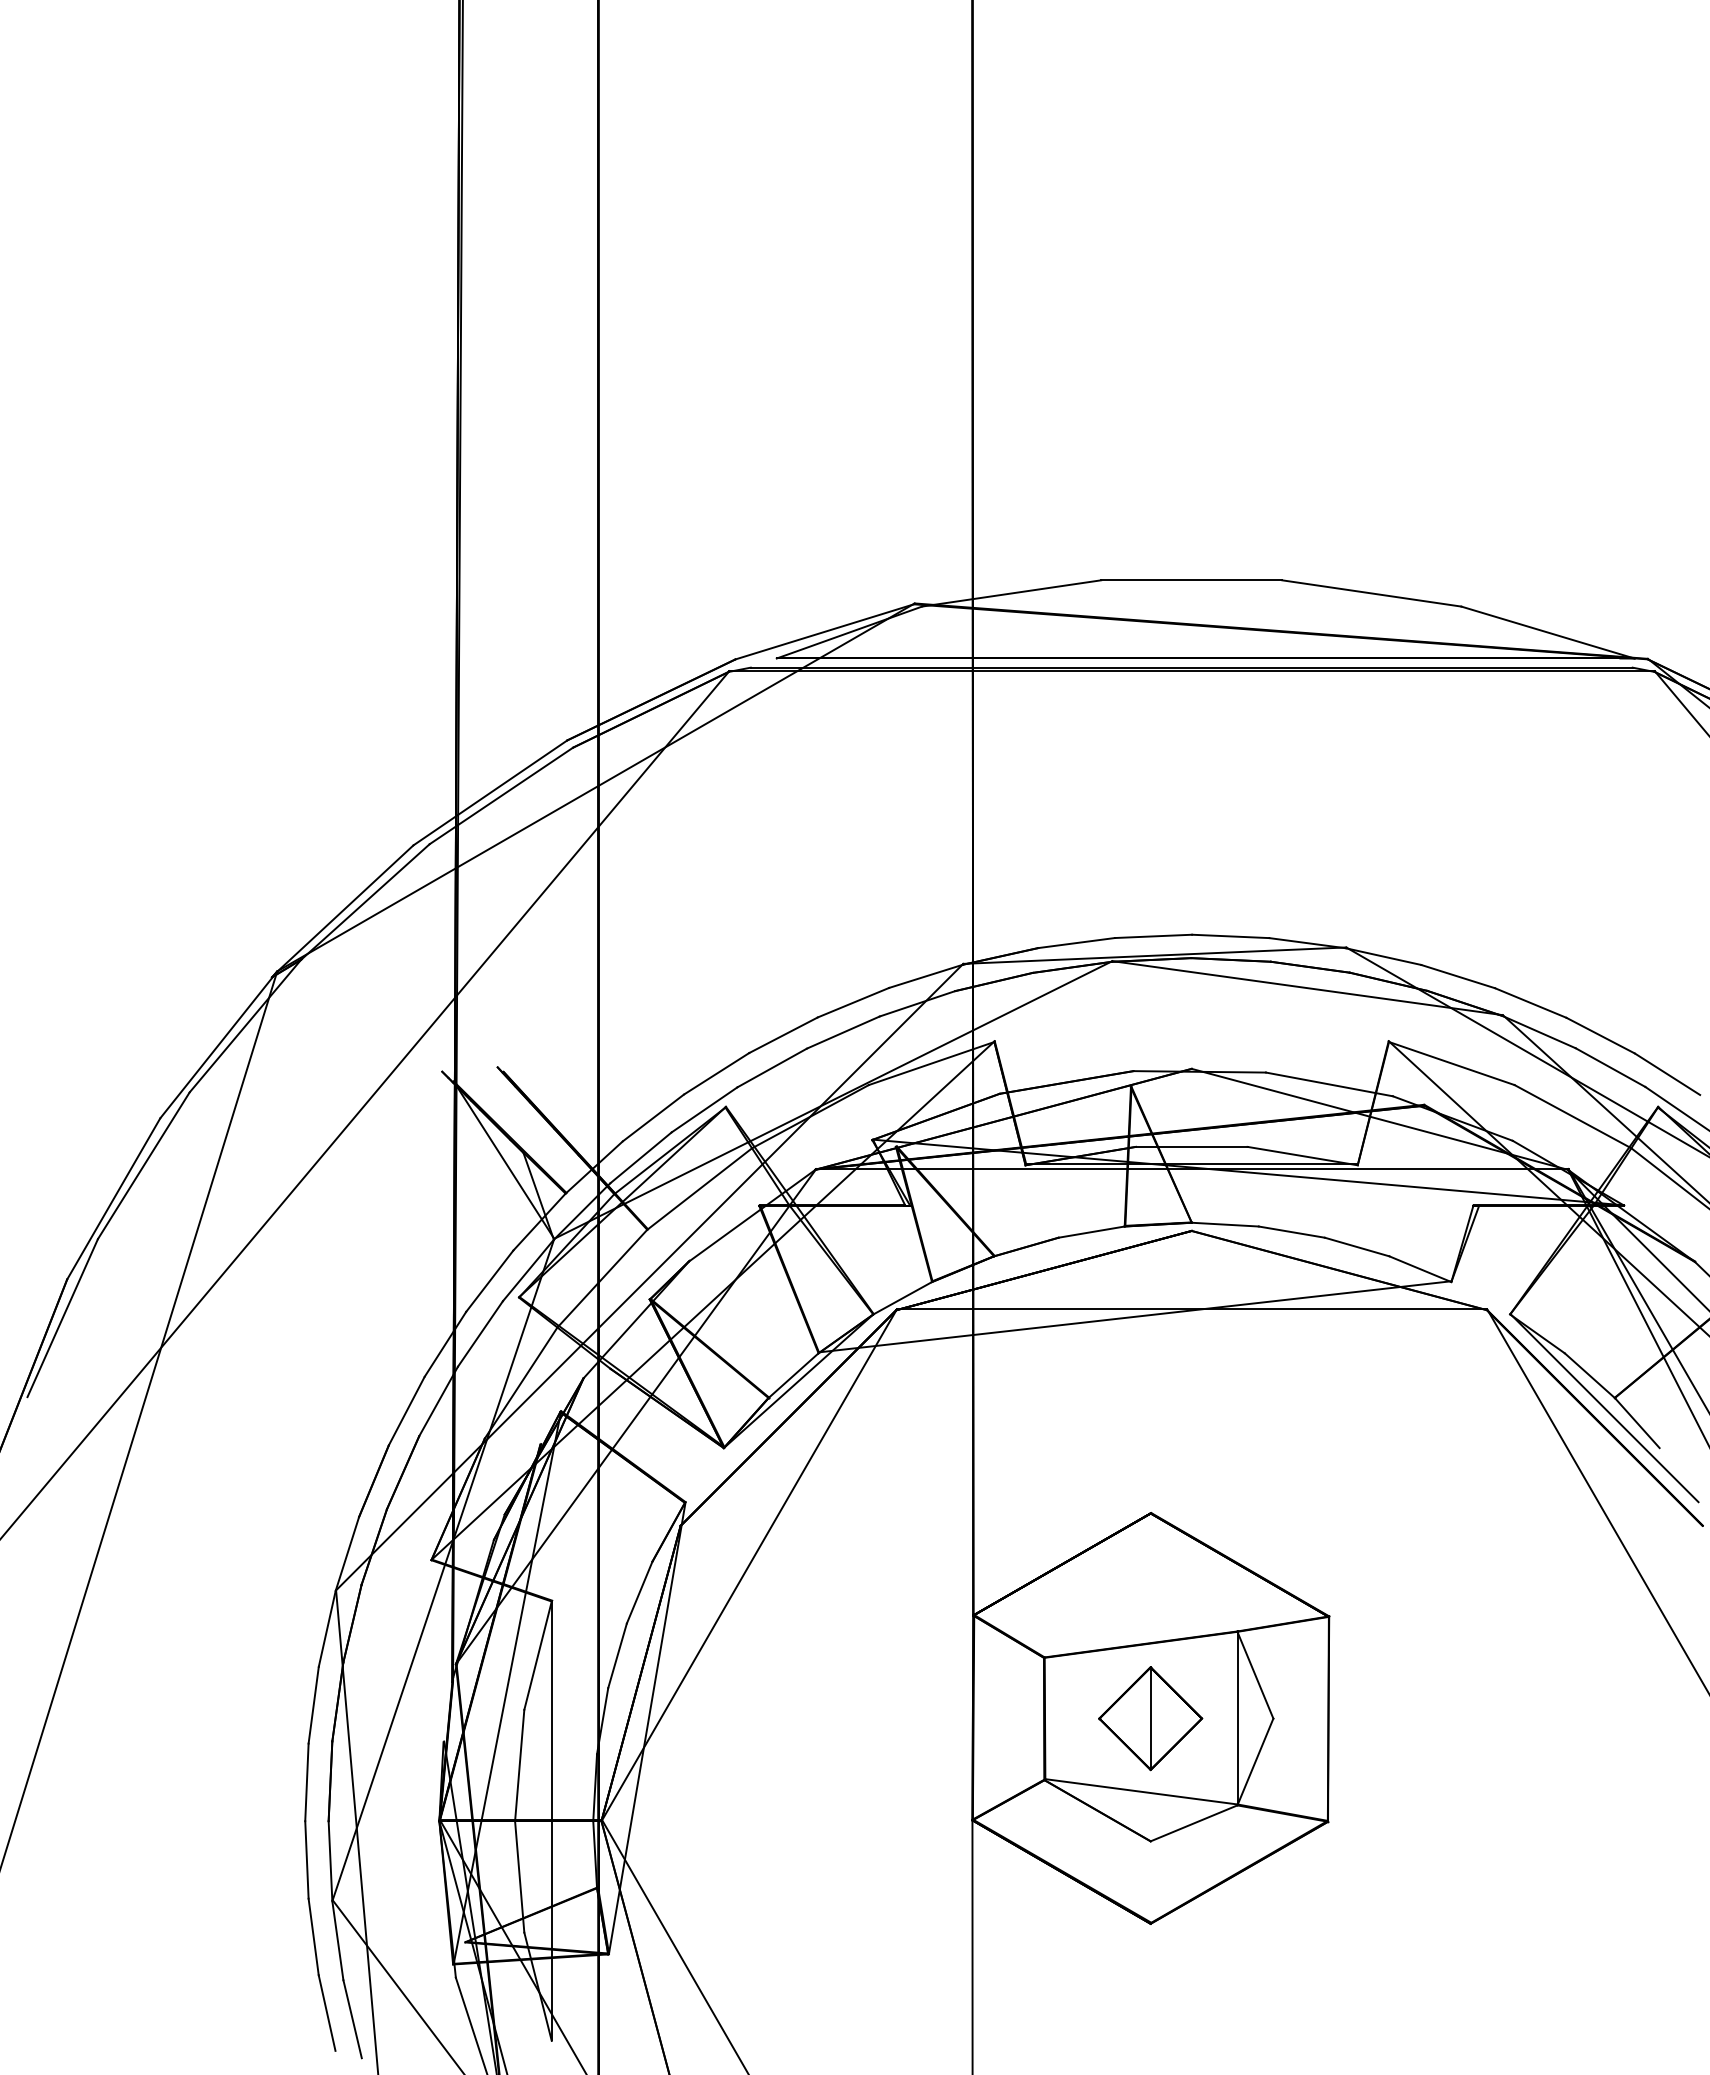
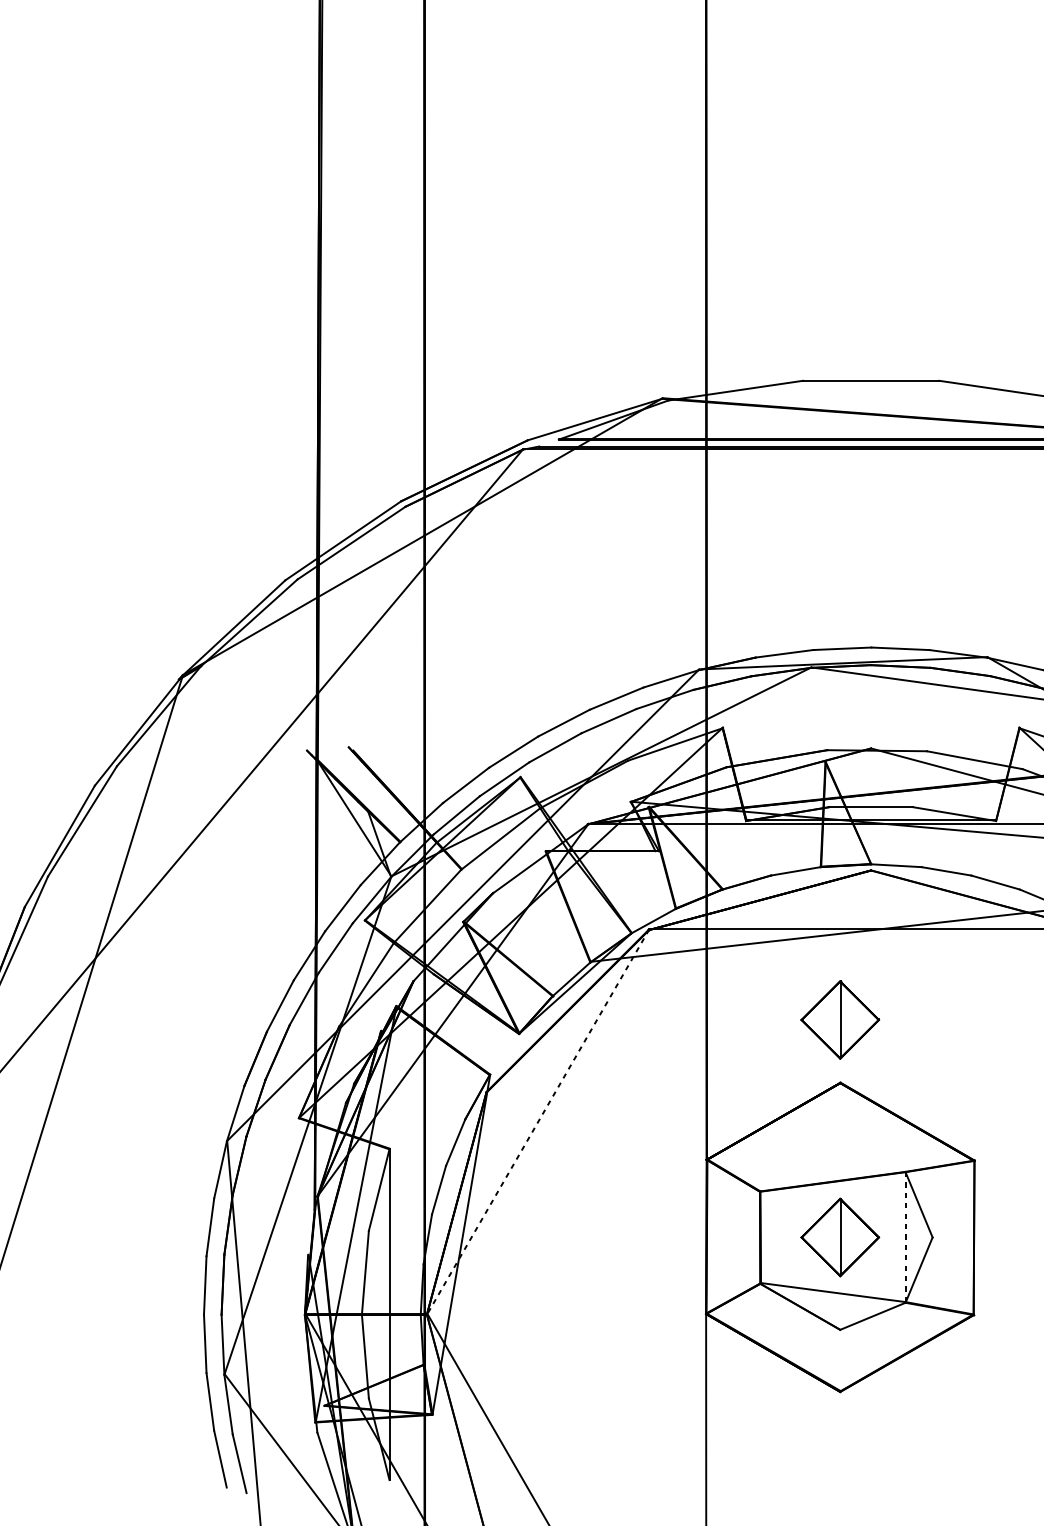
part: (1150, 1429) -> (840, 1019), added
line: (749, 1564) -> (538, 1121), solid -> dashed
line: (1237, 1717) -> (905, 1236), solid -> dashed

